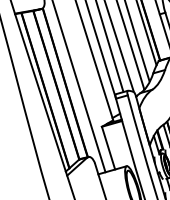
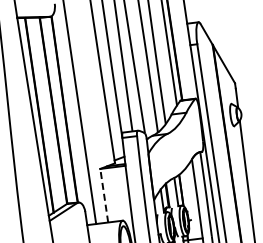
line: (108, 147) -> (104, 195), solid -> dashed

